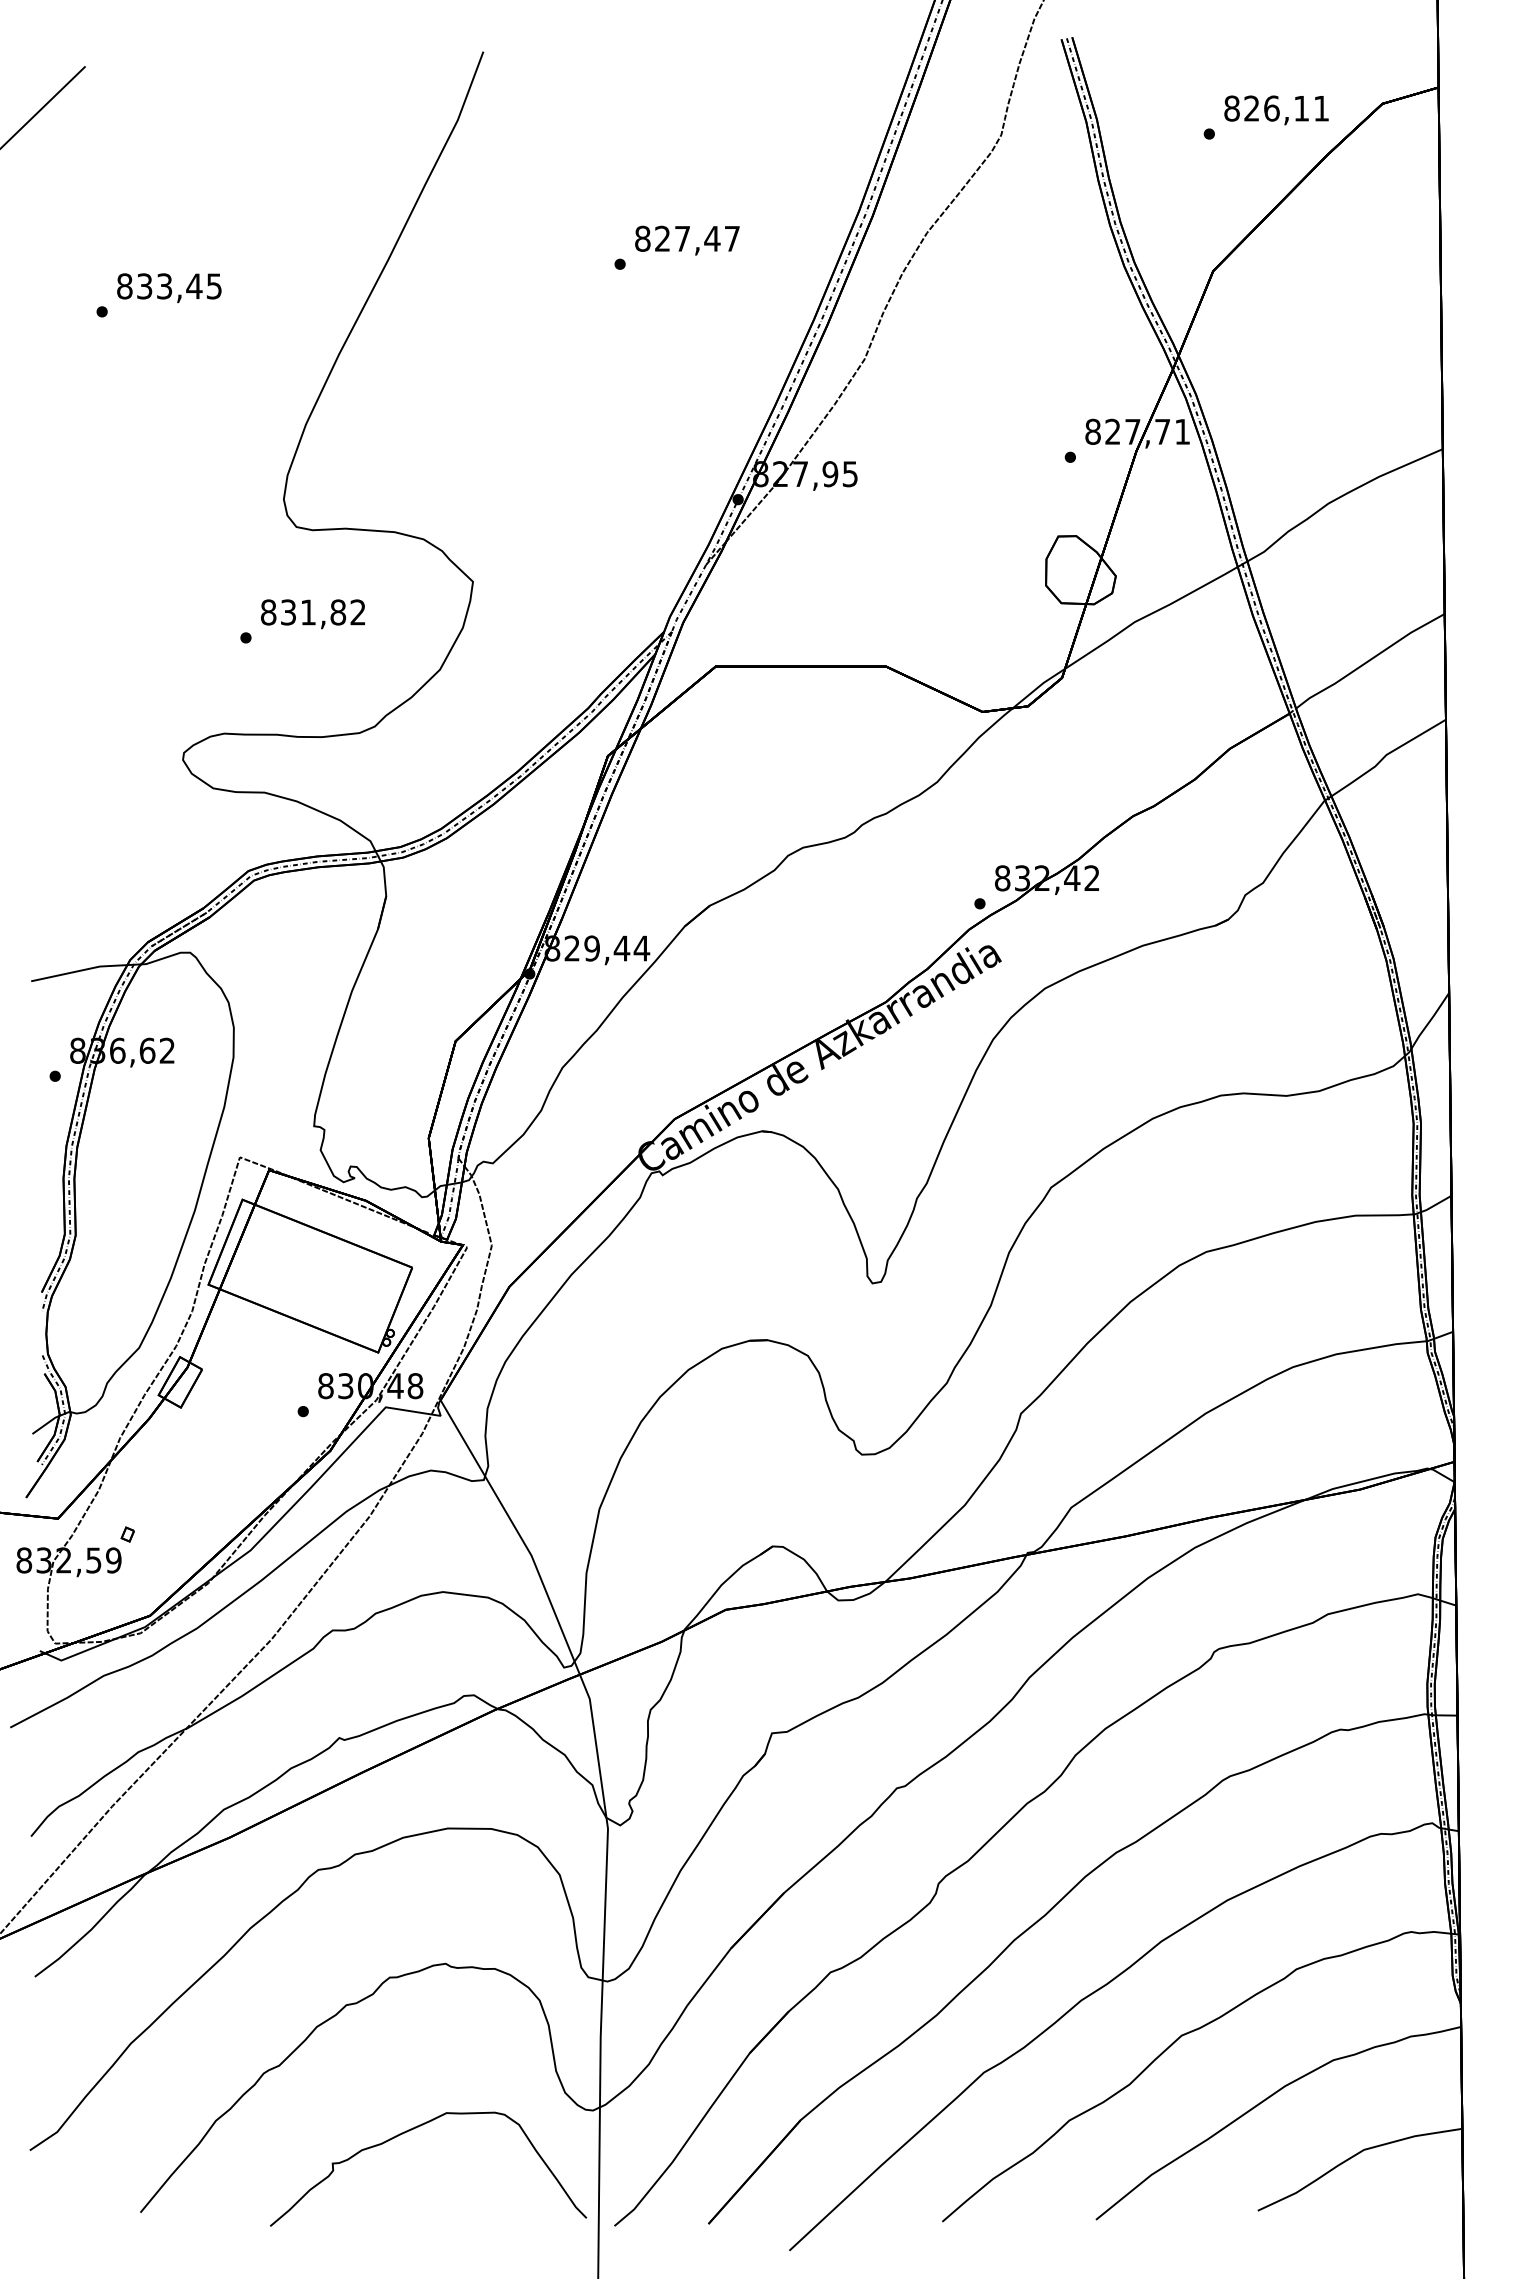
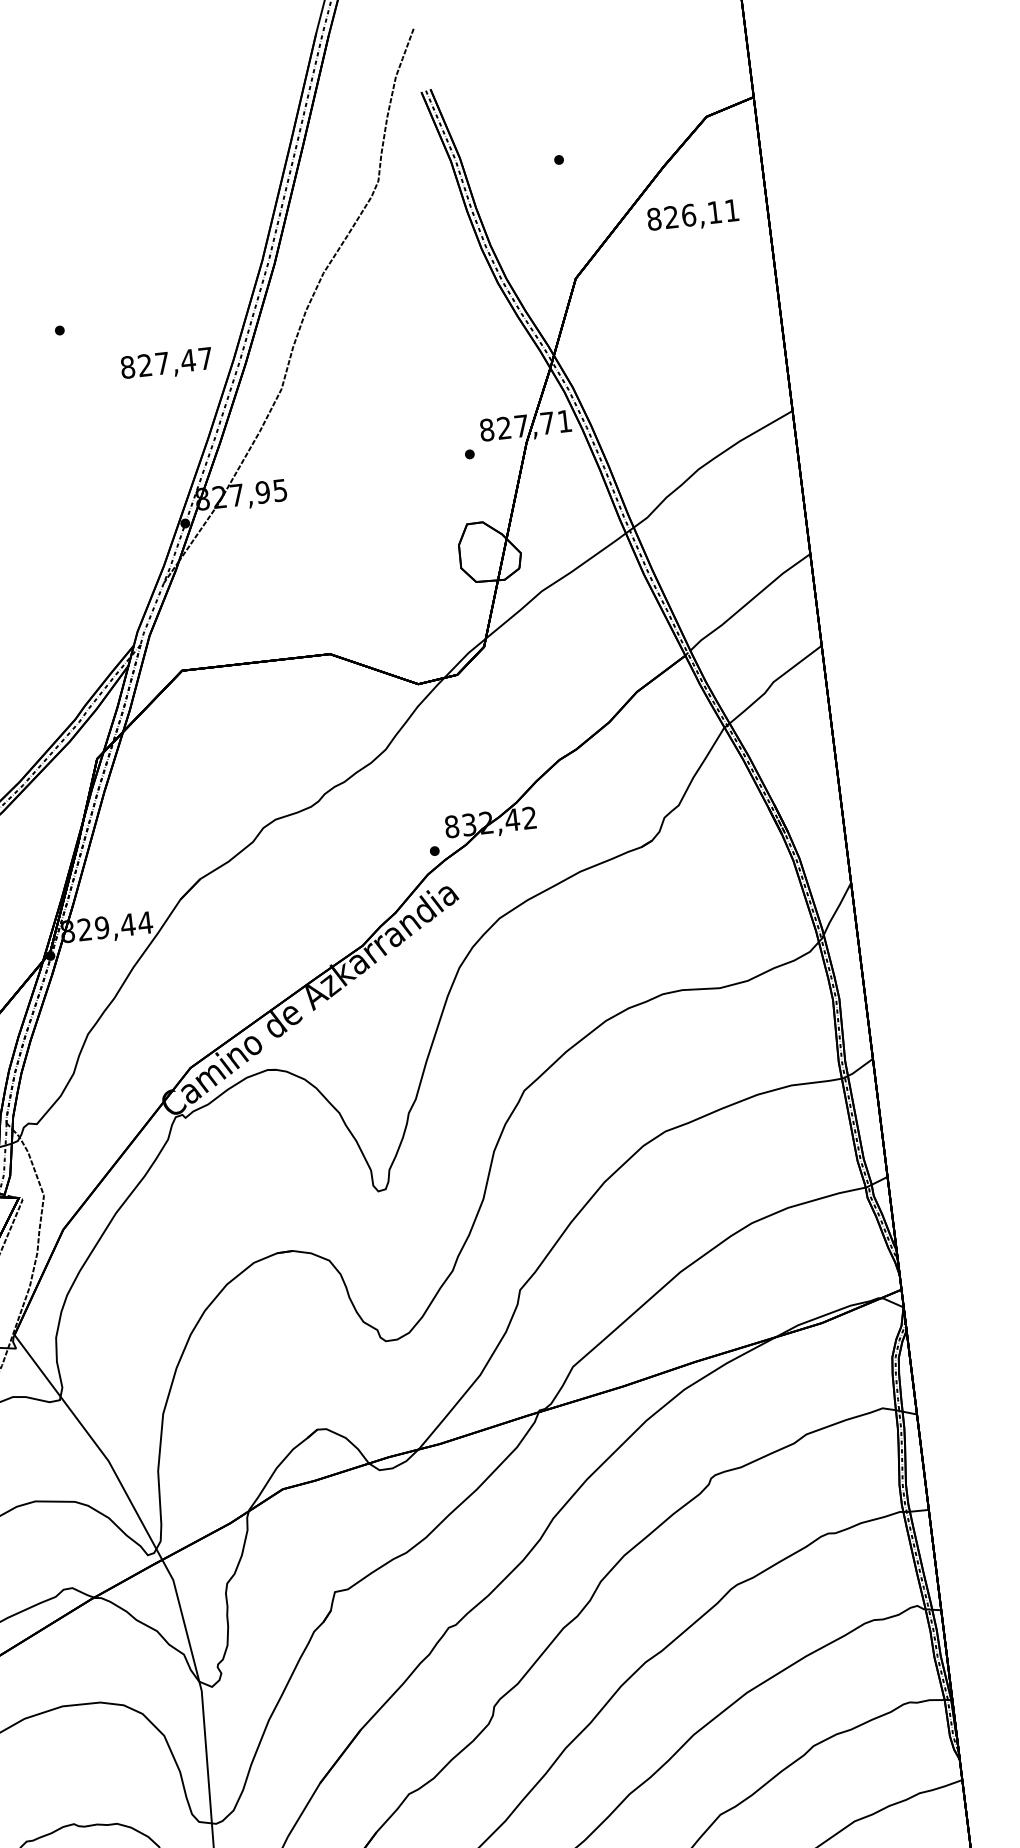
text: (1276, 110) -> (693, 216), moved
text: (687, 240) -> (166, 364), moved

